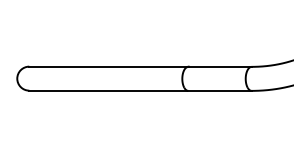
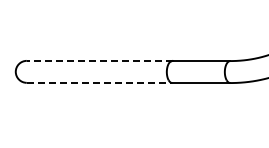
line: (108, 66) -> (99, 60), solid -> dashed
line: (108, 90) -> (99, 82), solid -> dashed

